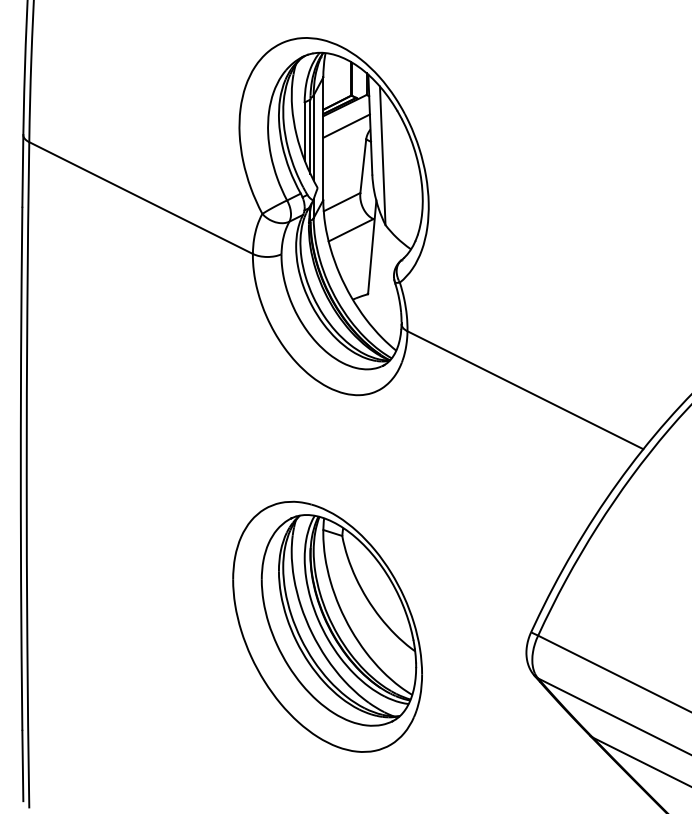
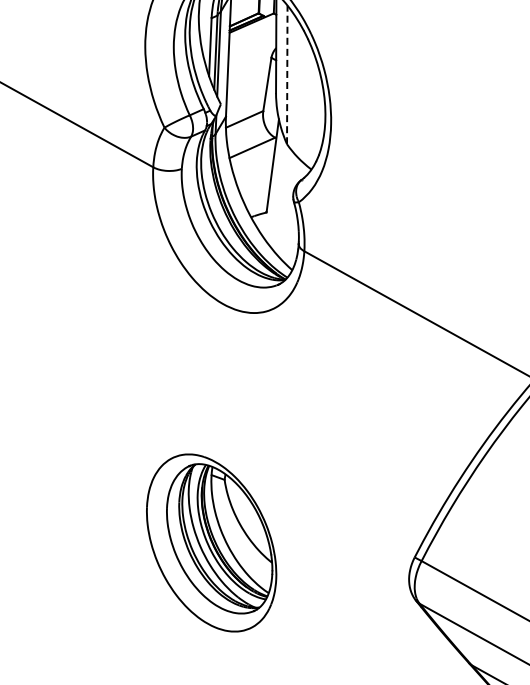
line: (346, 125) -> (252, 43), removed
line: (382, 155) -> (287, 74), solid -> dashed
part: (327, 626) -> (211, 542), size x0.7

